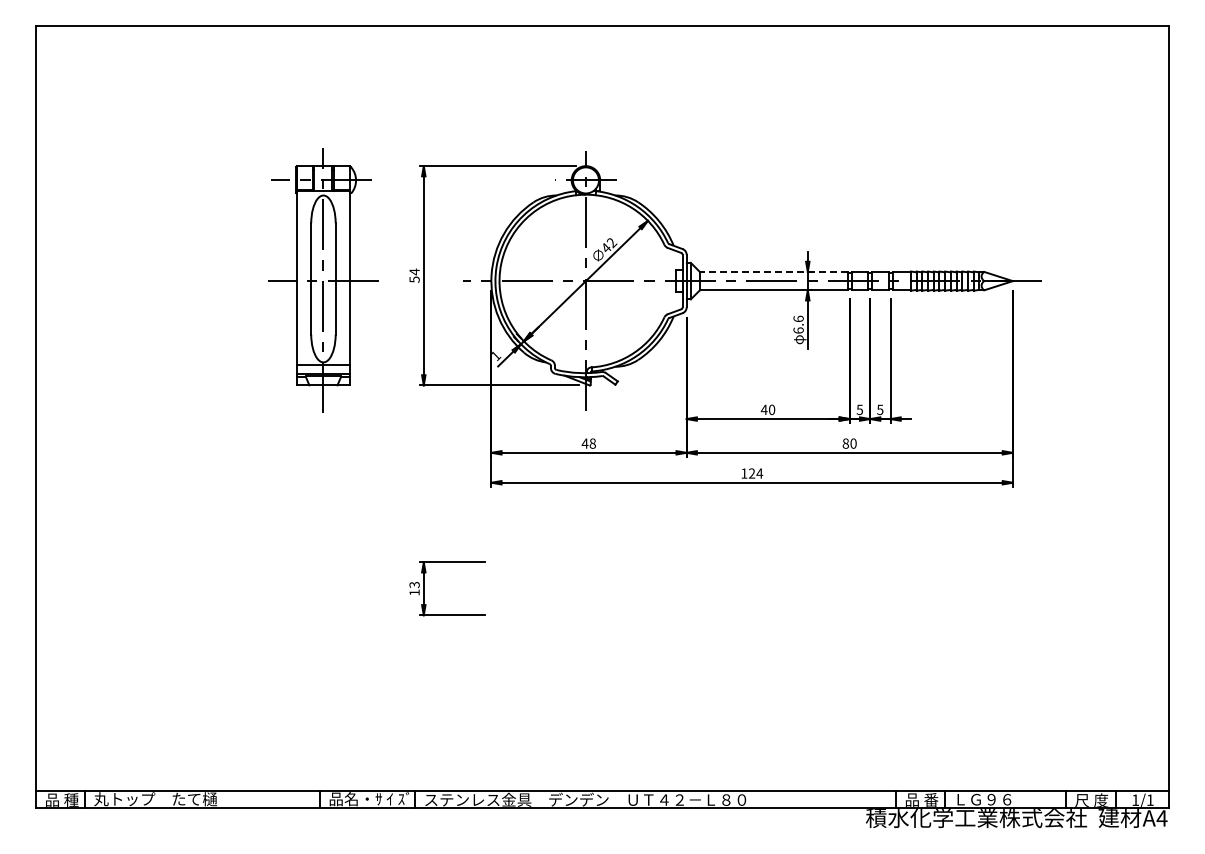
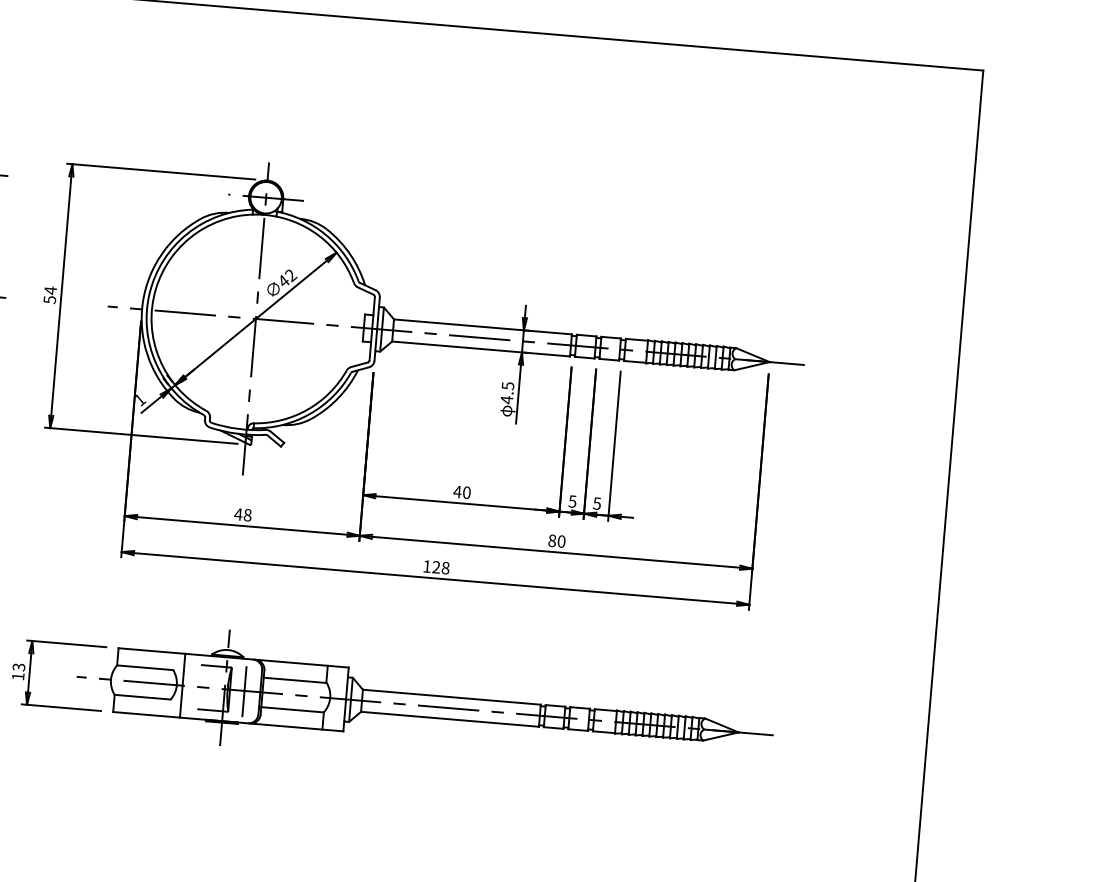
line: (773, 271) -> (482, 326), dashed -> solid
text: (798, 324) -> (507, 392), 6.6 -> 4.5
text: (759, 473) -> (445, 568), 124 -> 128
part: (752, 587) -> (425, 704), added

